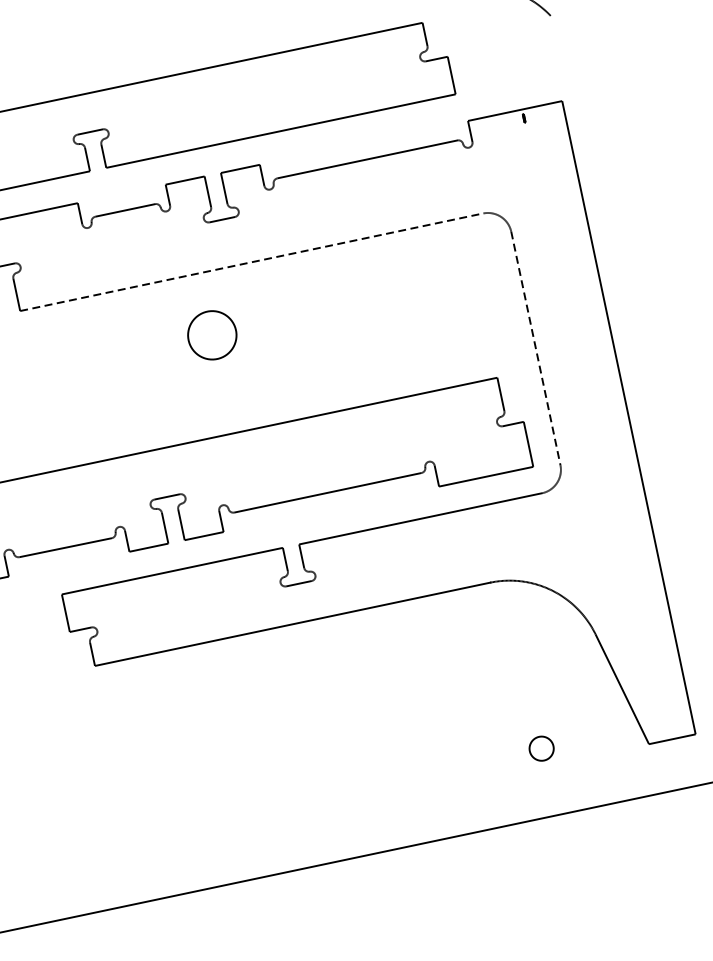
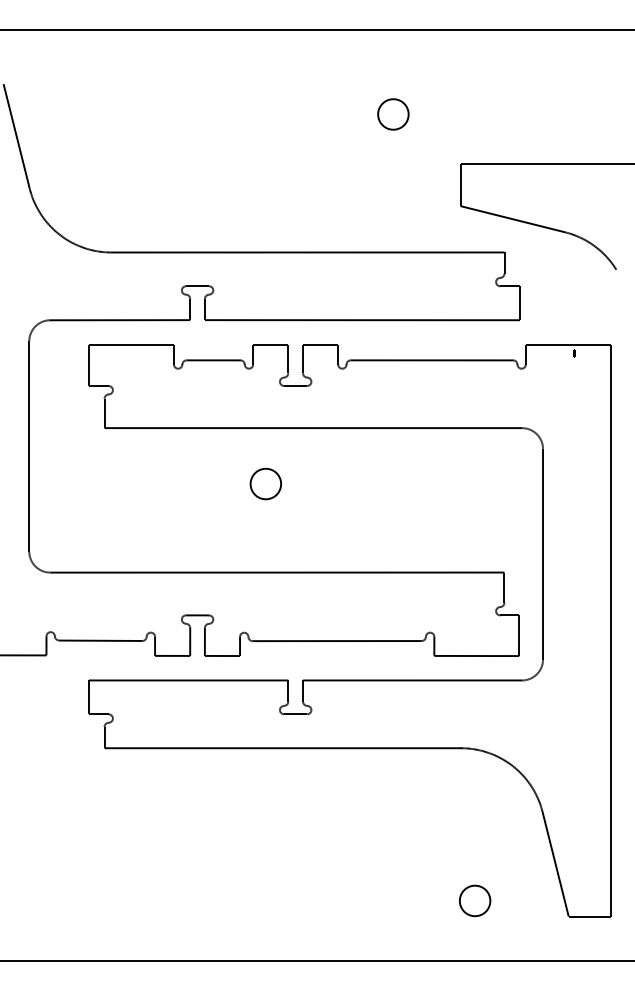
line: (251, 262) -> (313, 428), dashed -> solid
part: (211, 334) -> (265, 483), size x0.71
line: (536, 348) -> (543, 554), dashed -> solid
part: (541, 748) -> (475, 900), size x1.43

